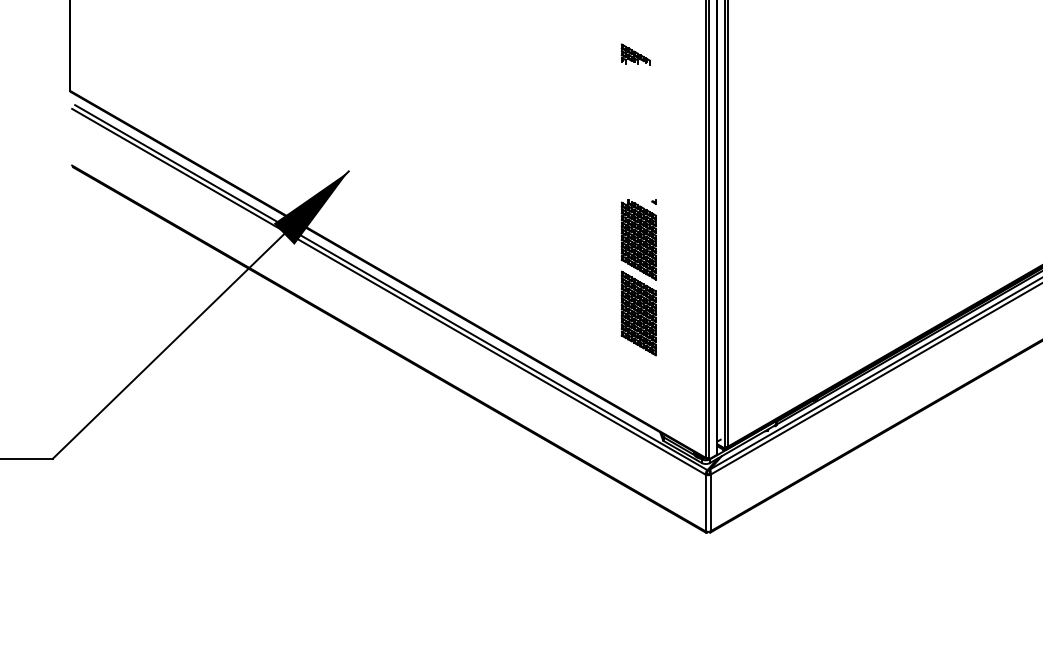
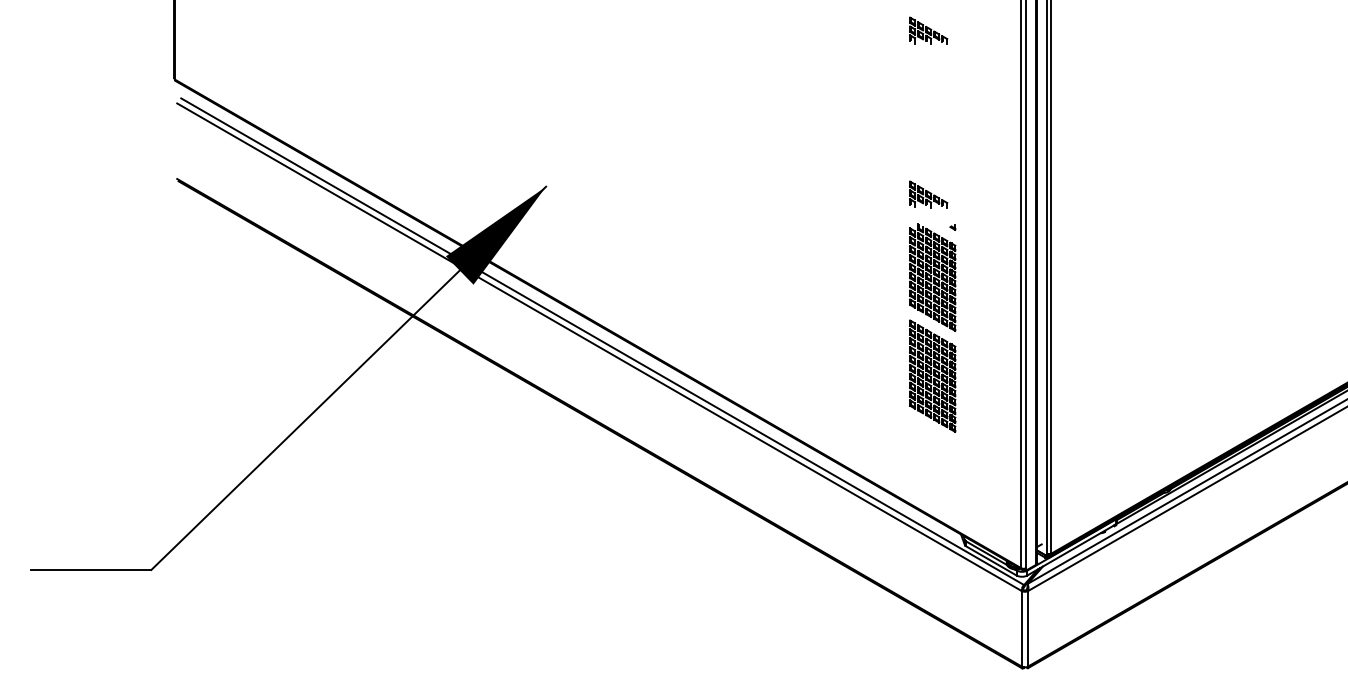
part: (635, 177) -> (928, 194), added

